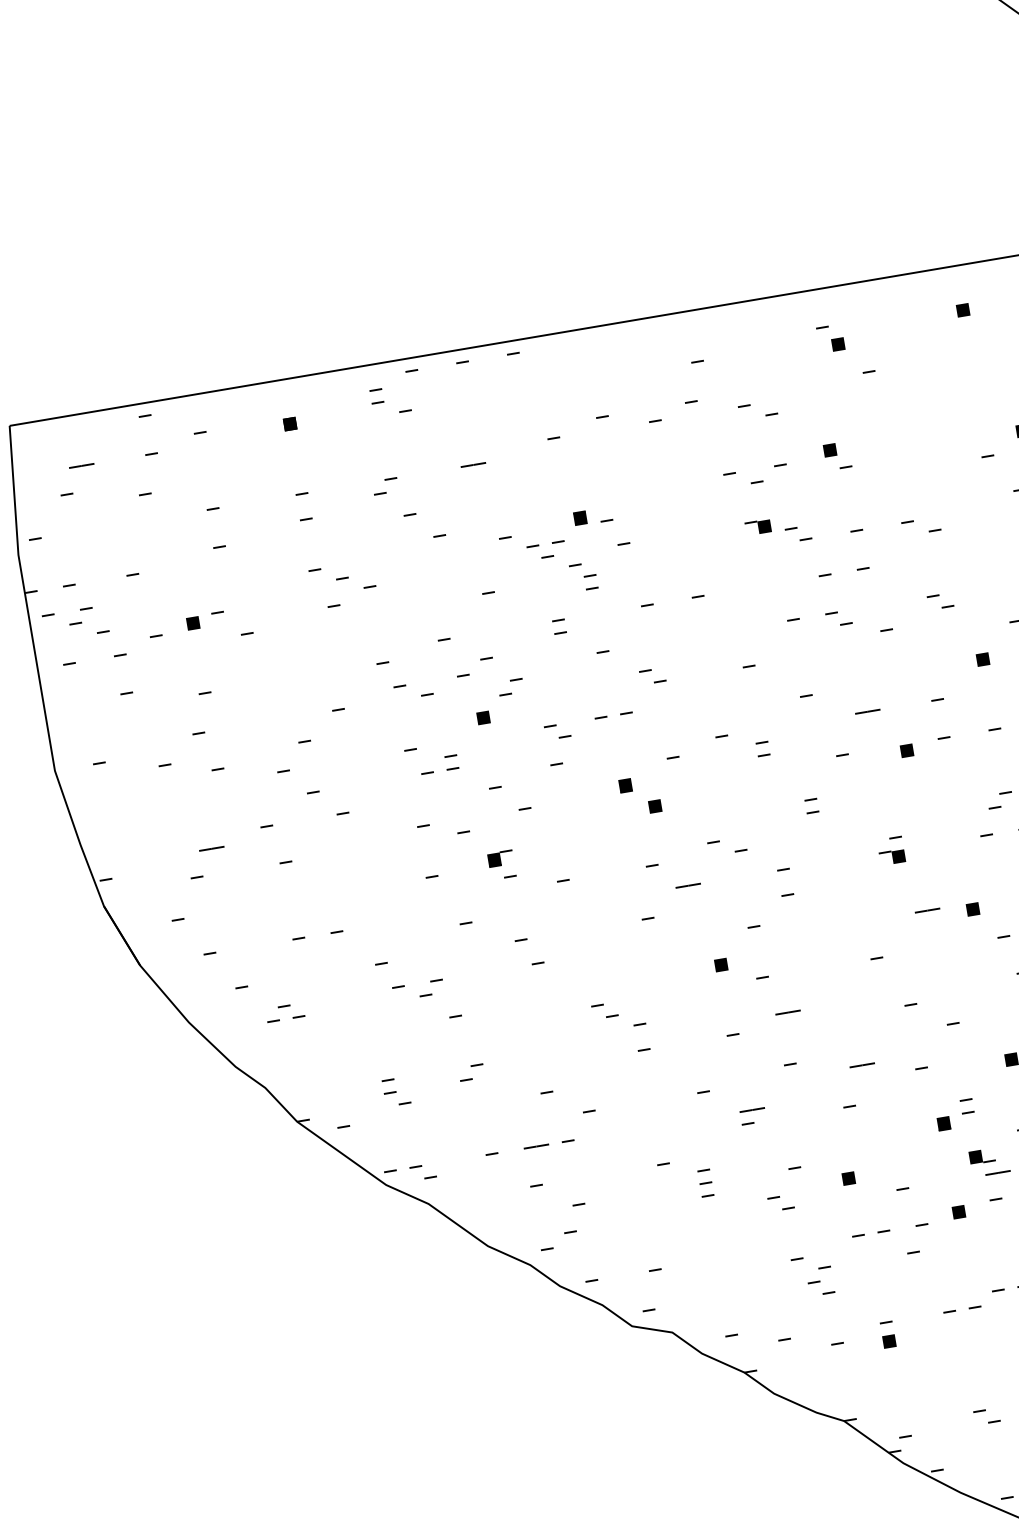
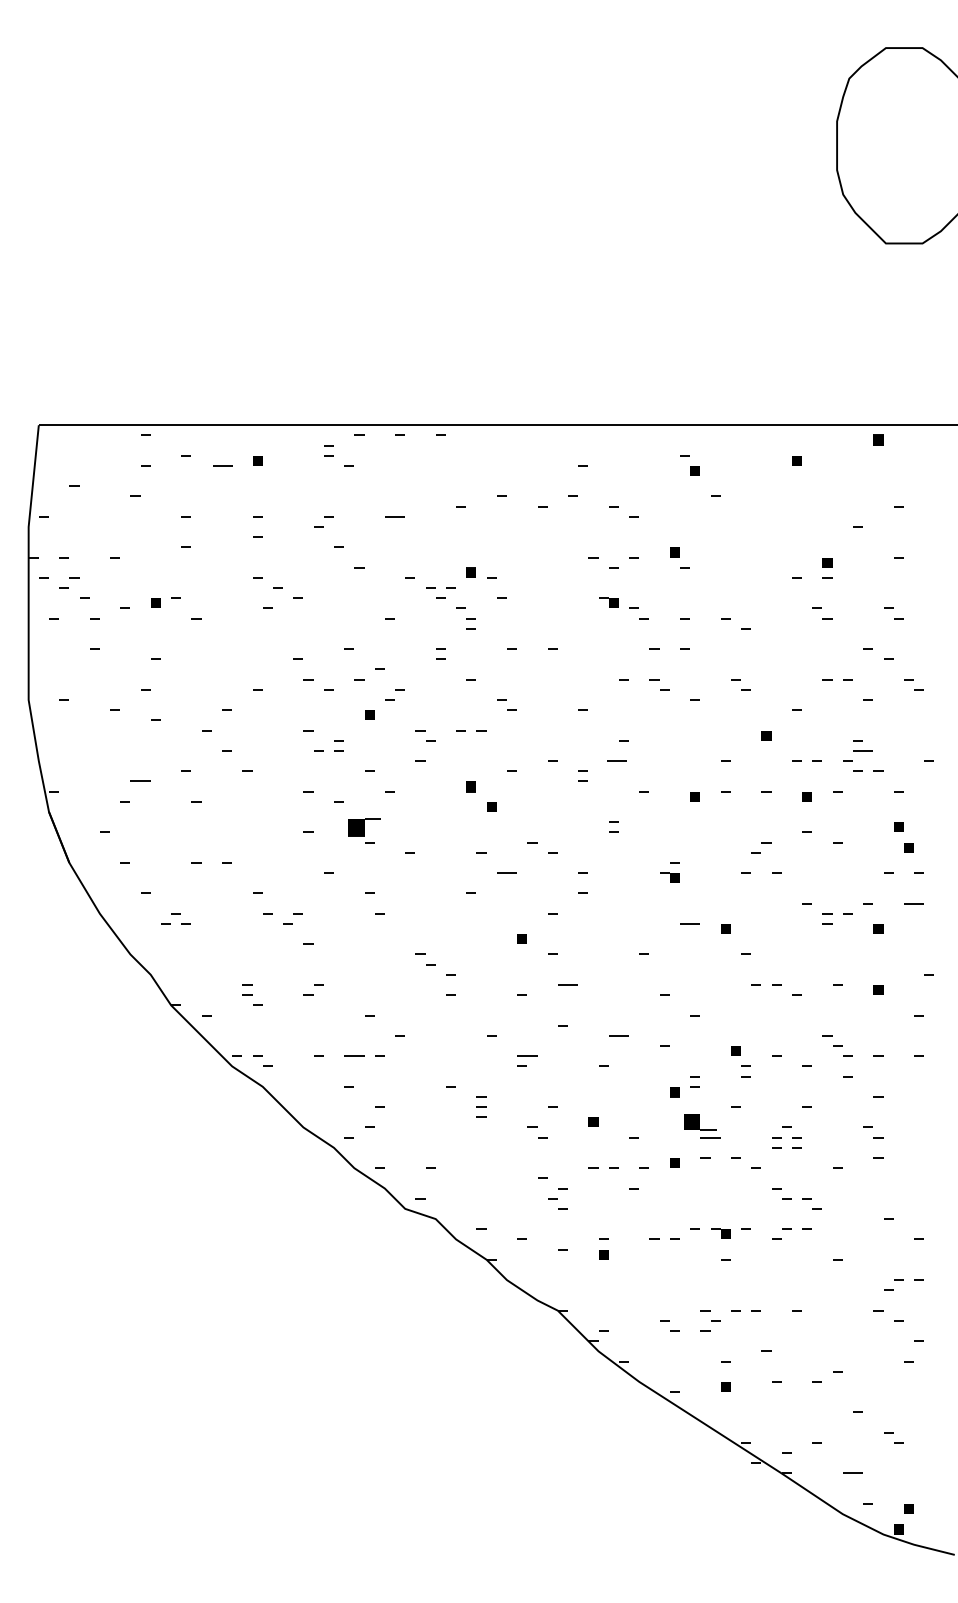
line: (81, 465) -> (222, 465), moved
line: (867, 711) -> (616, 760), moved
part: (500, 857) -> (364, 826), size x1.6
part: (982, 1156) -> (700, 1122), size x1.6

